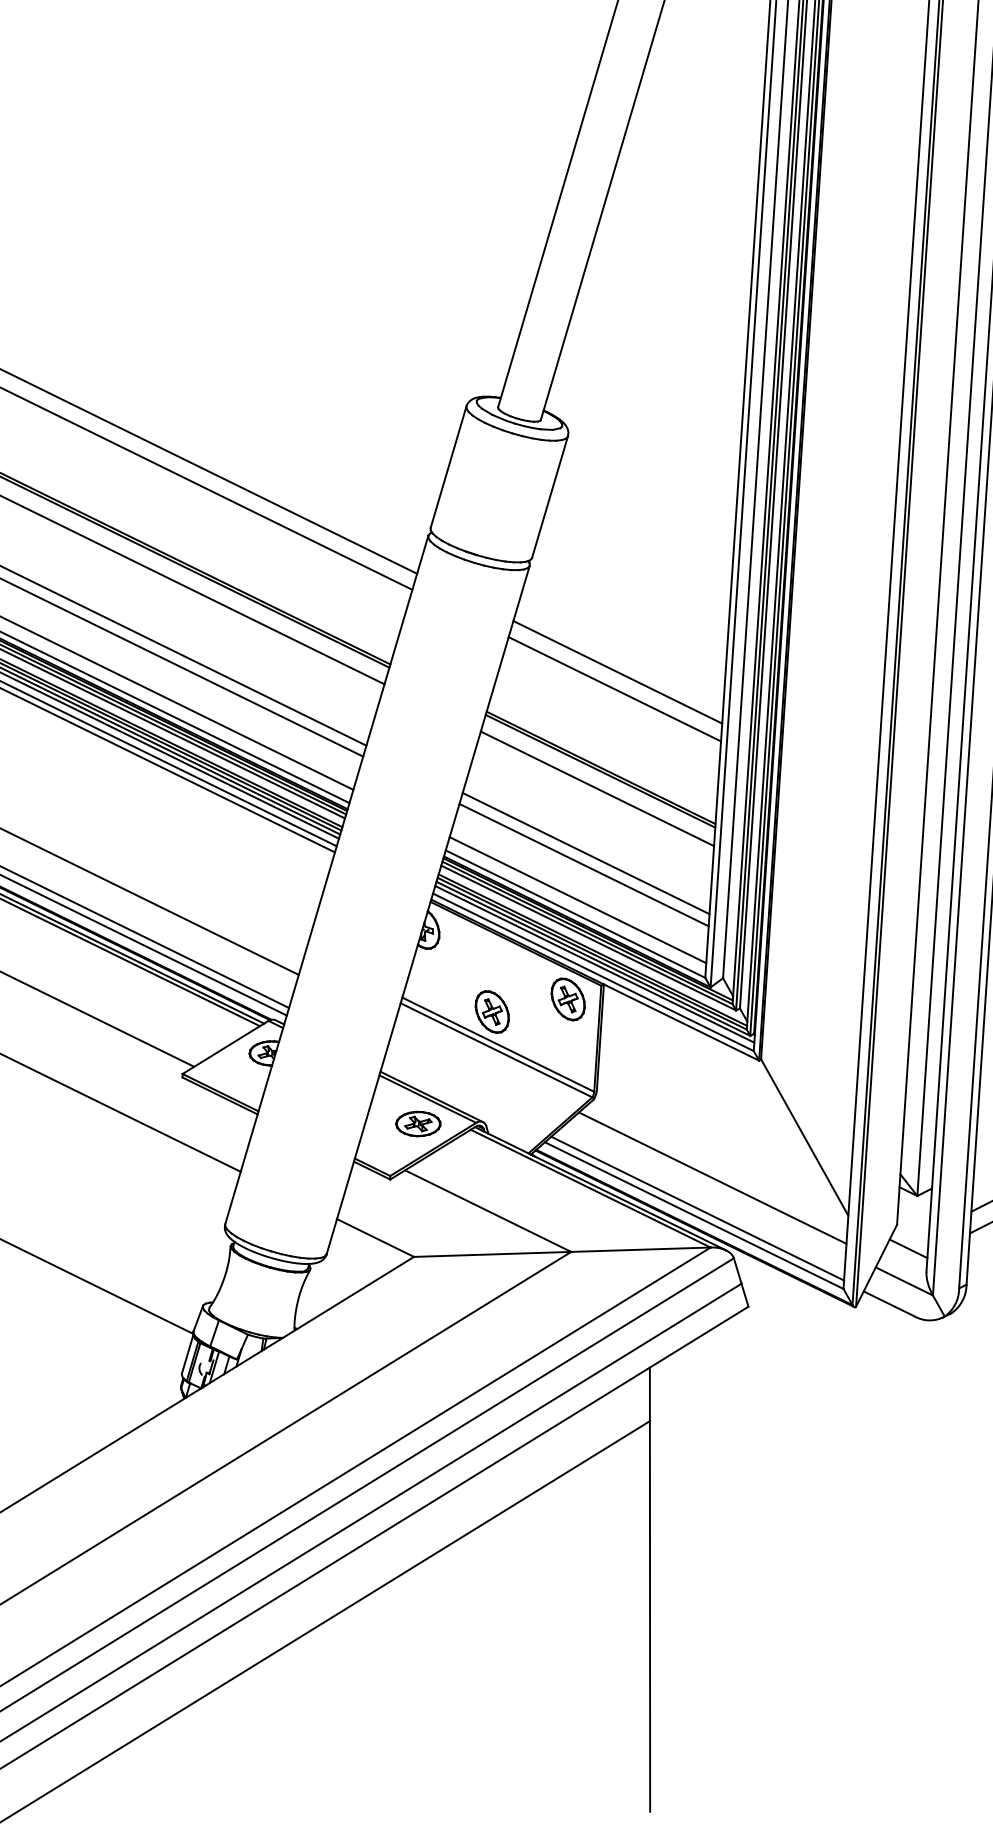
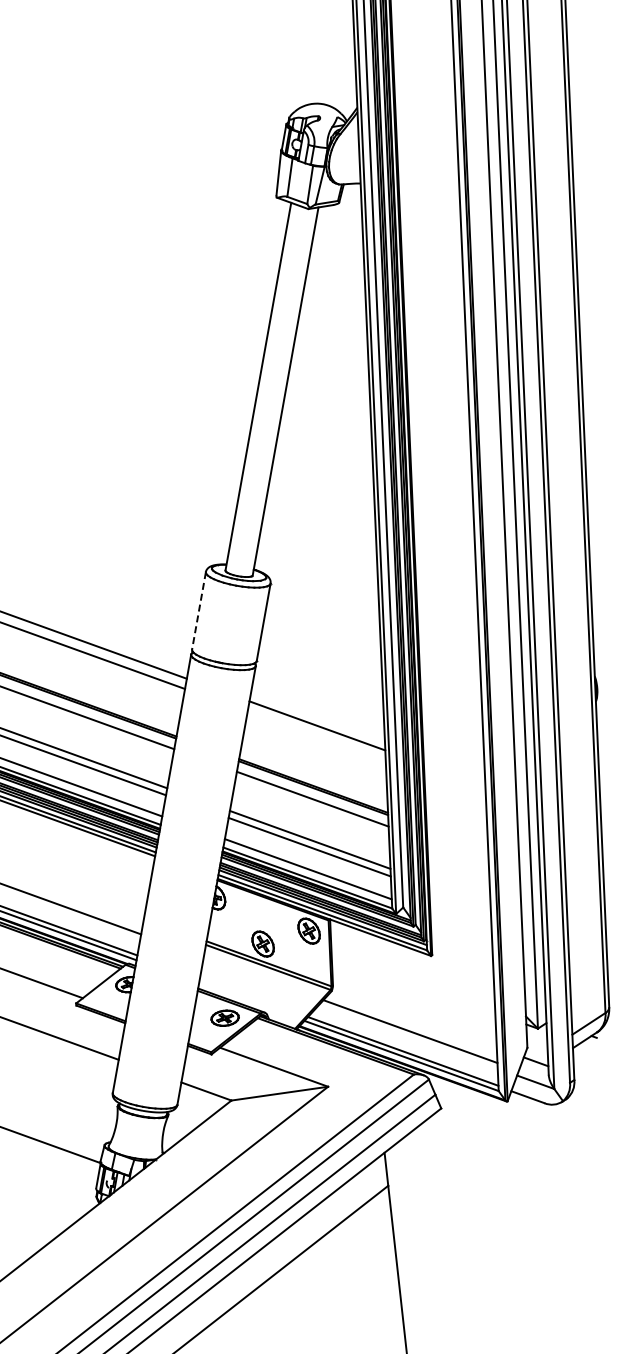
line: (447, 468) -> (198, 611), solid -> dashed
line: (614, 689) -> (316, 736), removed
line: (804, 1136) -> (464, 999), removed
line: (640, 1249) -> (370, 1080), removed

